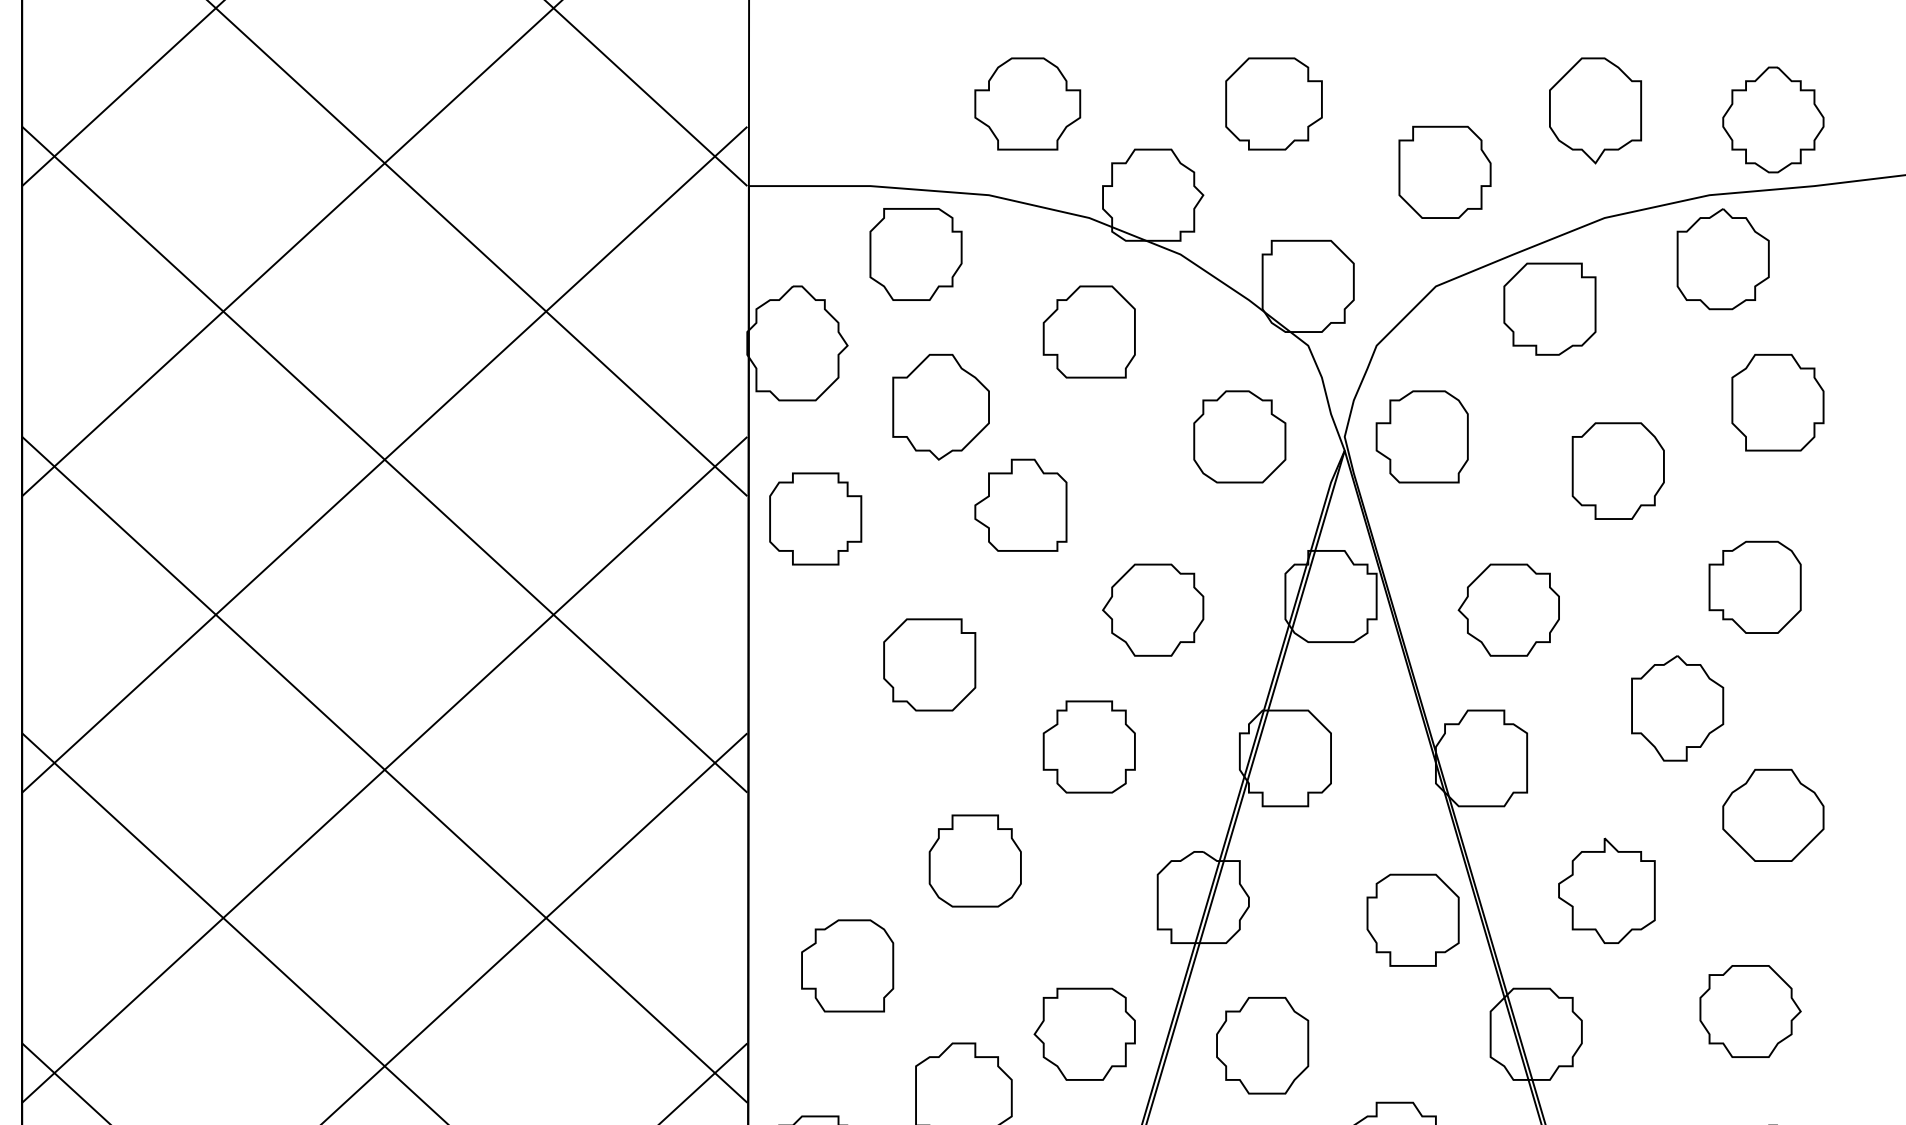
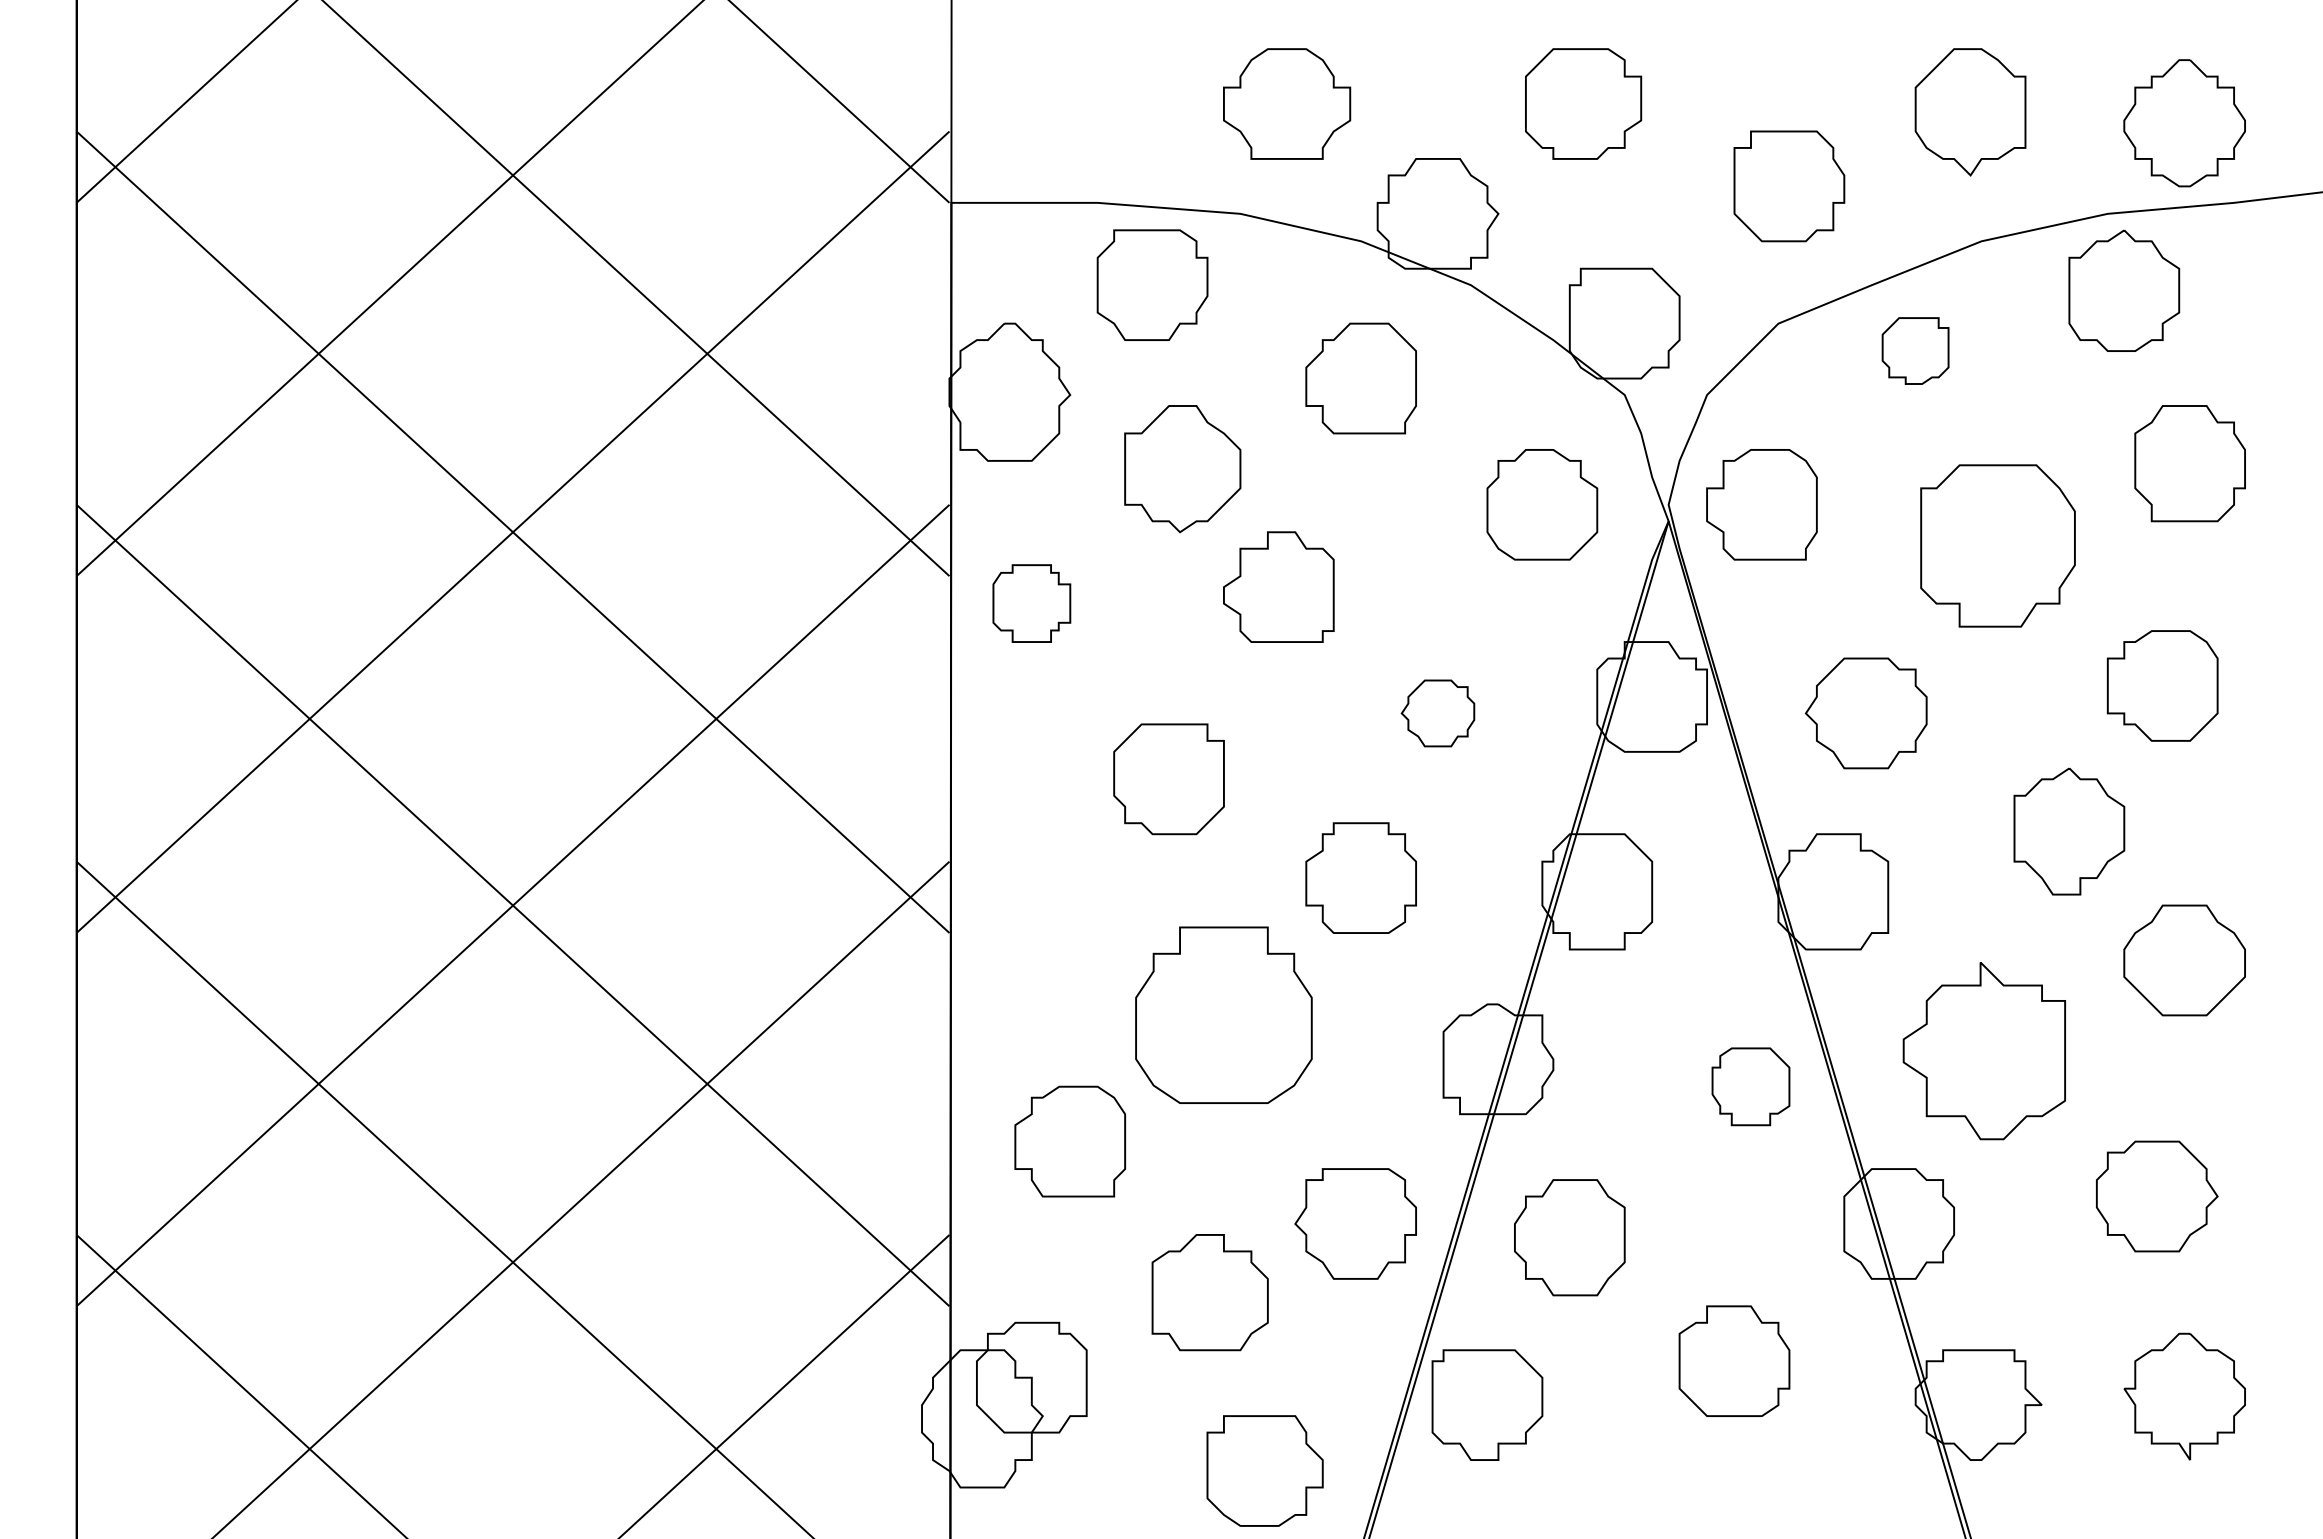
part: (1549, 308) -> (1915, 350), size x0.6
part: (1617, 470) -> (1997, 545), size x1.4
part: (815, 518) -> (1031, 603), size x0.7
part: (1152, 610) -> (1437, 713), size x0.6
part: (974, 861) -> (1223, 1015), size x1.6
part: (1606, 891) -> (1983, 1051), size x1.4
part: (1412, 920) -> (1750, 1086), size x0.7

